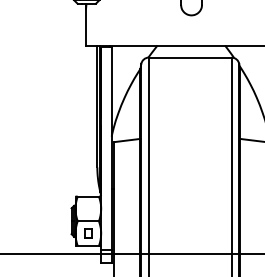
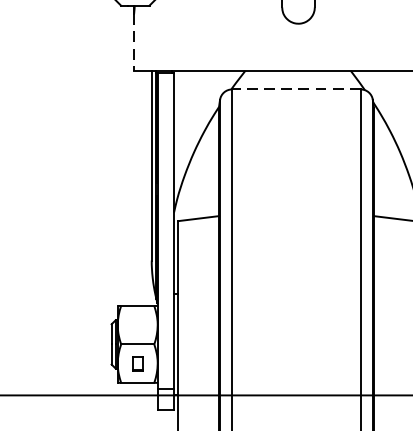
line: (86, 27) -> (134, 42), solid -> dashed
line: (189, 57) -> (295, 89), solid -> dashed

